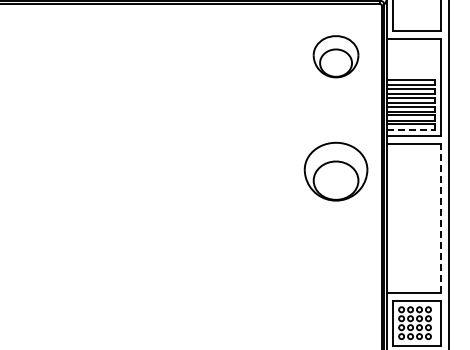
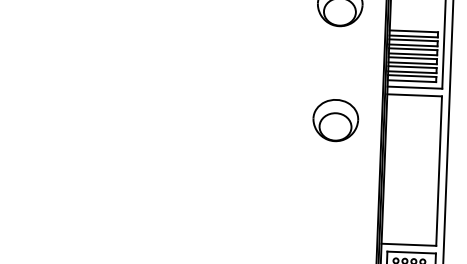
line: (411, 129) -> (412, 81), dashed -> solid
part: (335, 171) -> (335, 120), size x0.71
line: (441, 218) -> (439, 171), dashed -> solid

